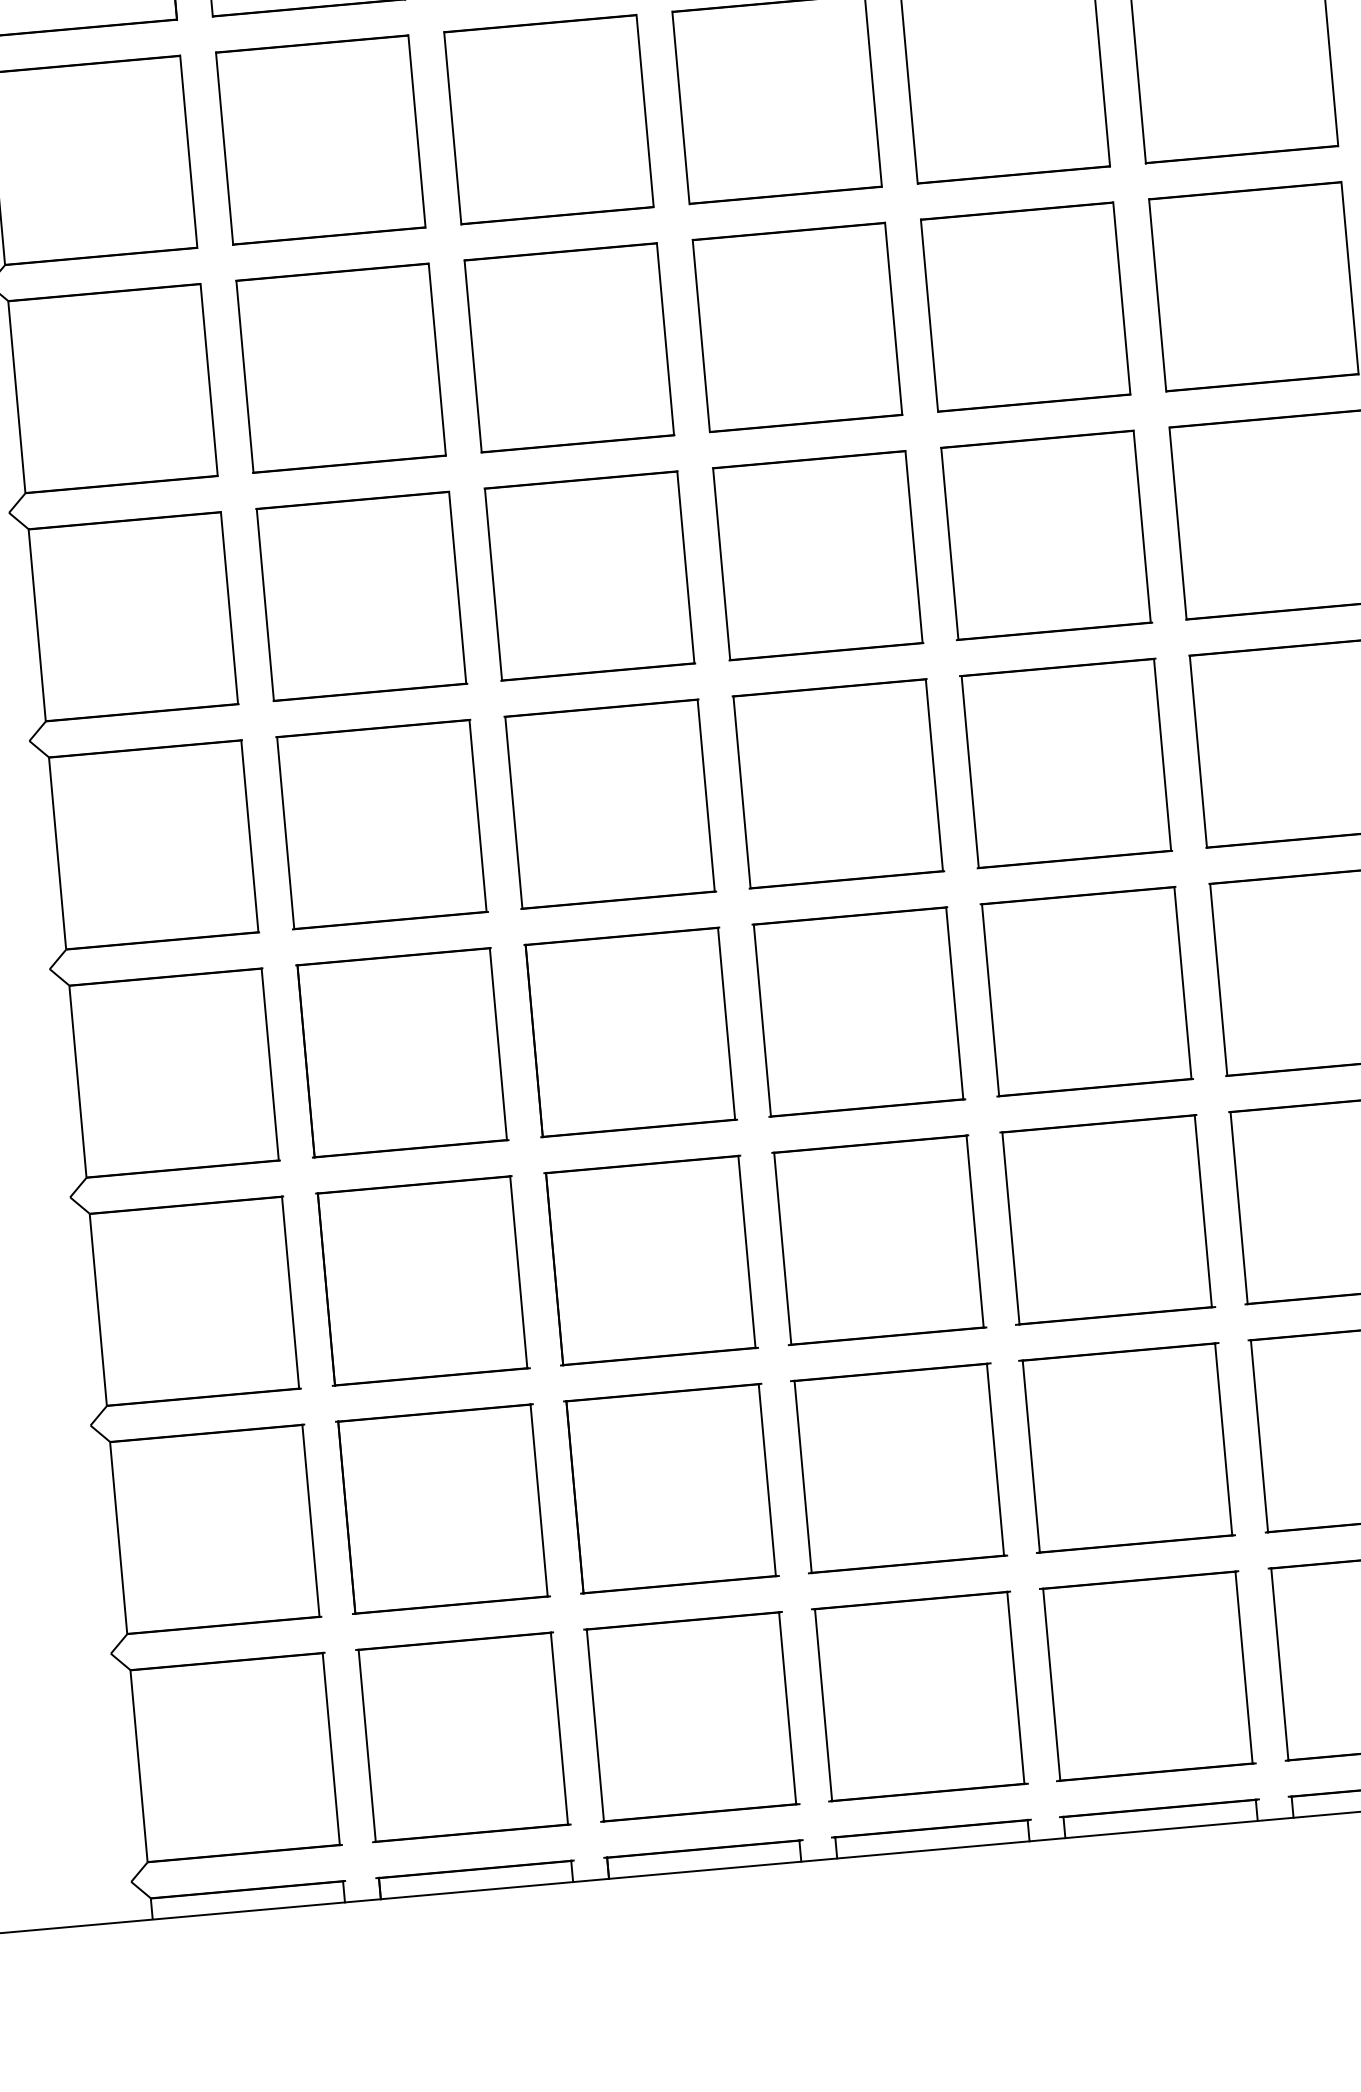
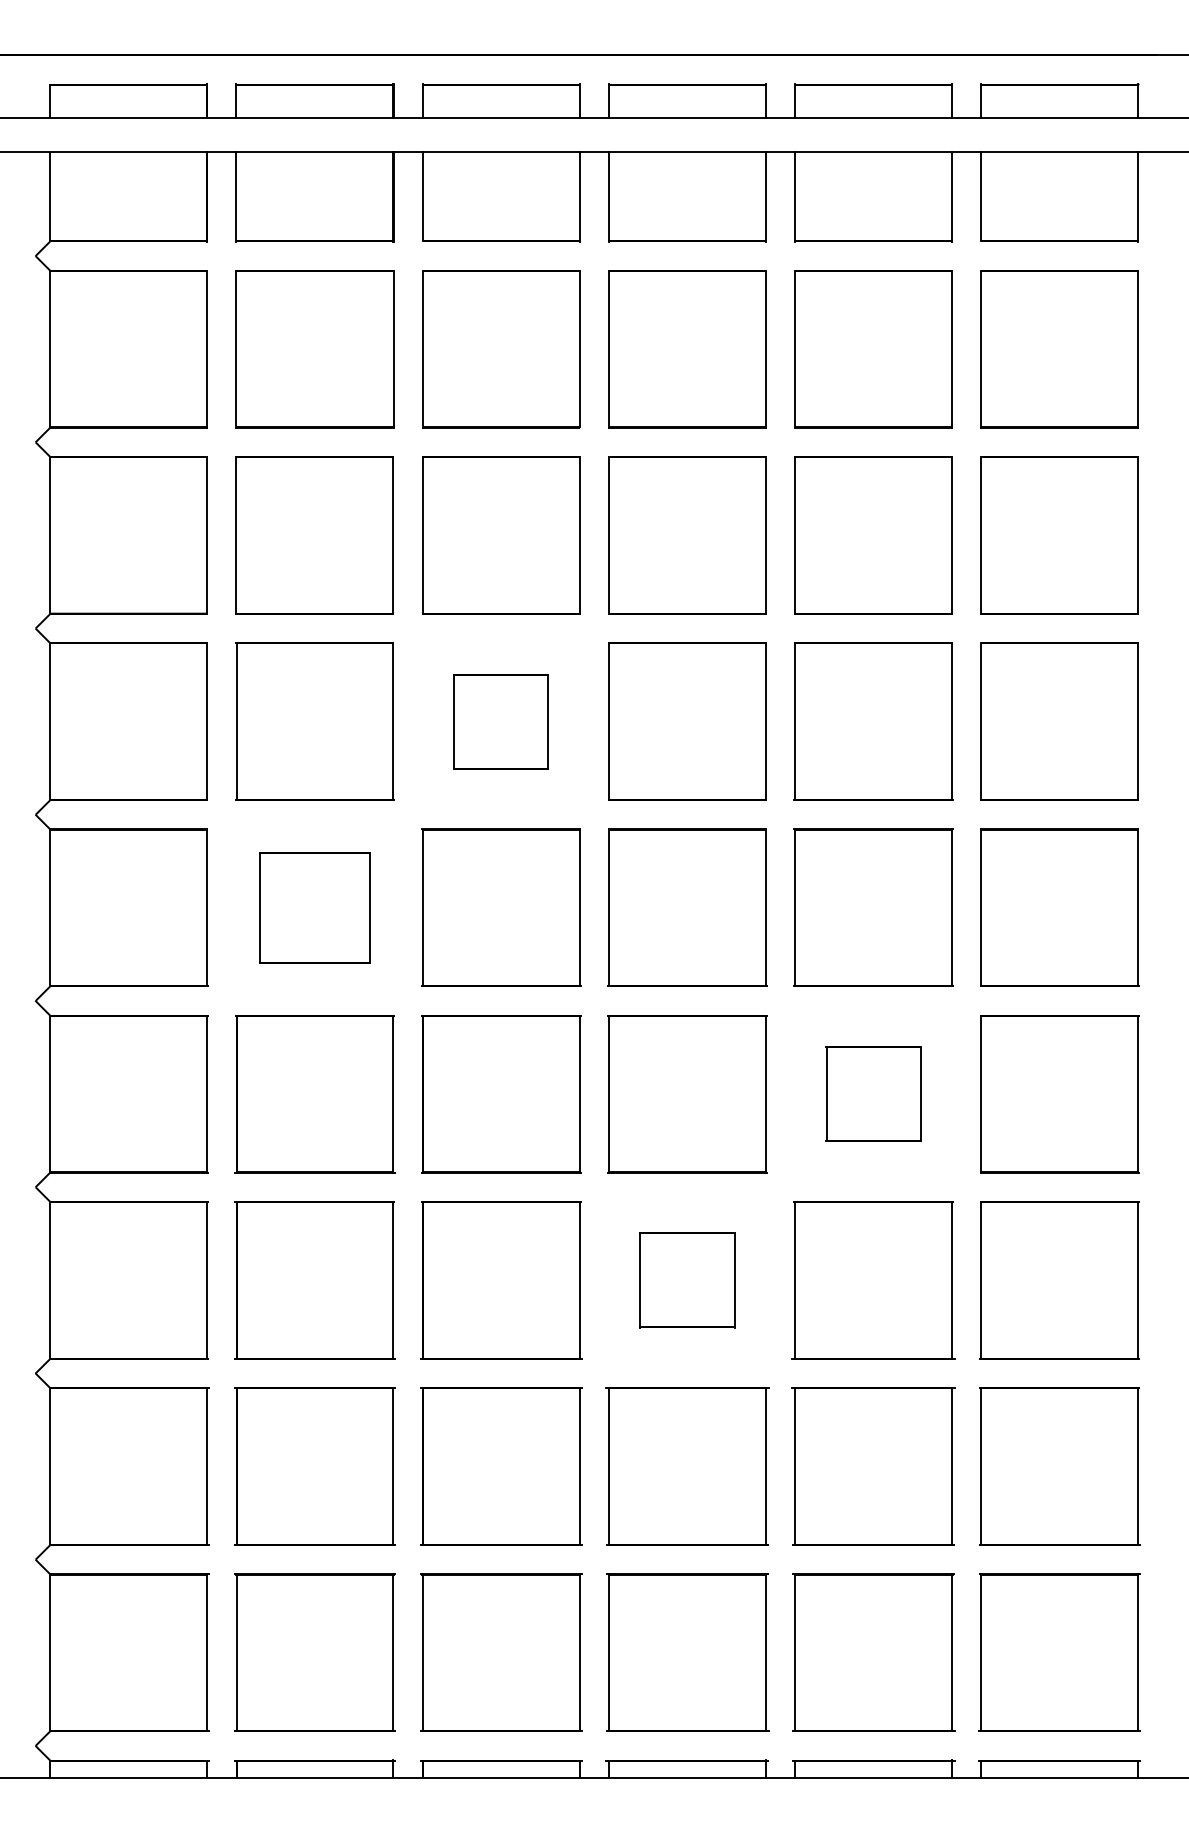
part: (588, 575) -> (500, 721), size x0.6
part: (381, 824) -> (314, 907), size x0.7
part: (1086, 992) -> (873, 1094), size x0.6
part: (879, 1240) -> (687, 1280), size x0.6

